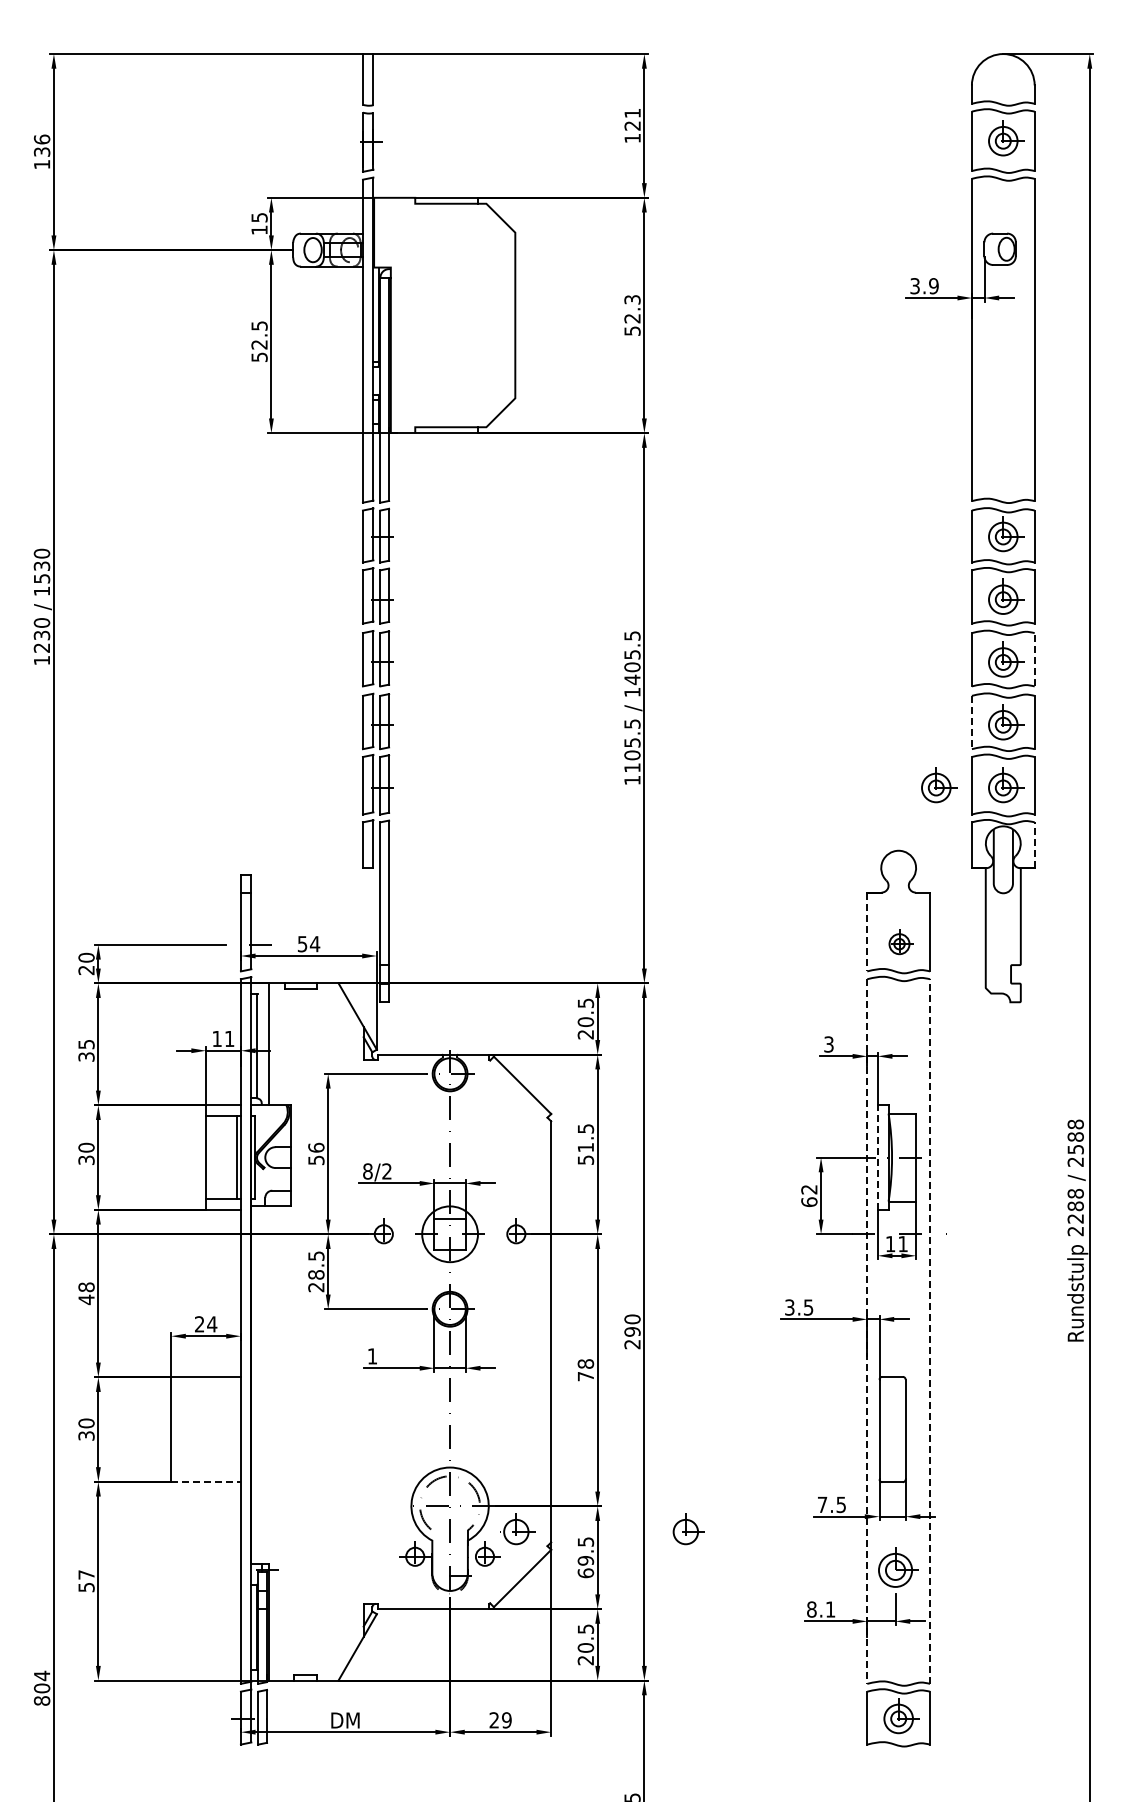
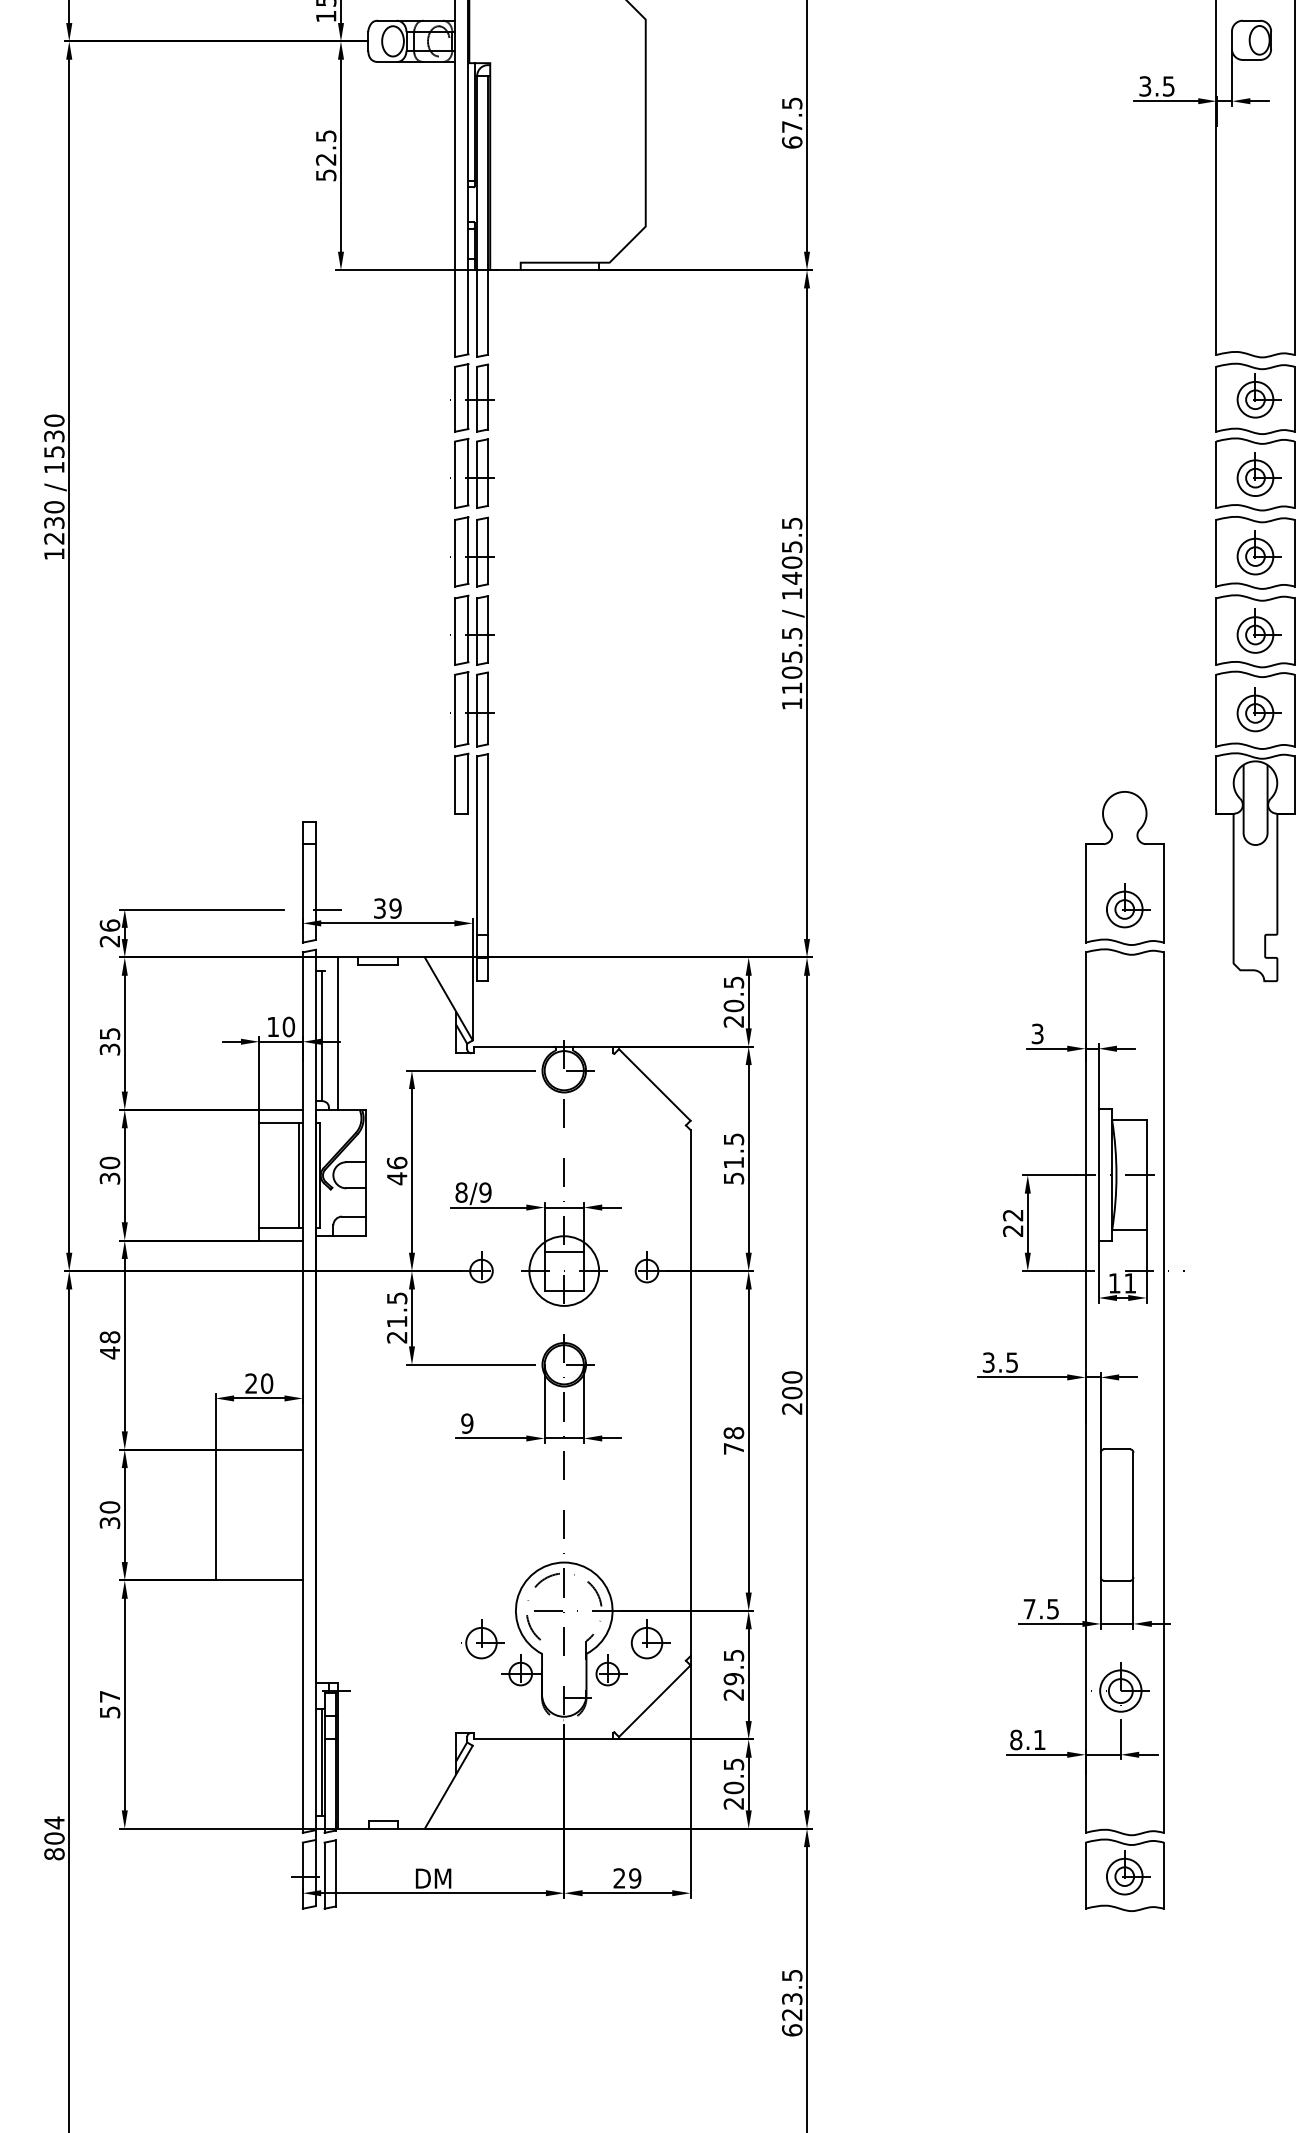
text: (933, 286) -> (1168, 86), 3.9 -> 3.5
text: (632, 315) -> (792, 123), 52.3 -> 67.5
line: (1034, 659) -> (1294, 552), dashed -> solid
line: (971, 722) -> (1215, 631), dashed -> solid
part: (939, 785) -> (1175, 710), removed
line: (1034, 845) -> (1294, 785), dashed -> solid
line: (867, 932) -> (1085, 894), dashed -> solid
part: (901, 942) -> (1128, 906), size x1.43
text: (309, 944) -> (388, 909), 54 -> 39
text: (86, 957) -> (109, 925), 20 -> 26
text: (229, 1038) -> (288, 1026), 11 -> 10
line: (877, 1157) -> (1098, 1175), dashed -> solid
text: (316, 1160) -> (397, 1178), 56 -> 46
text: (386, 1171) -> (484, 1192), 8/2 -> 8/9
text: (809, 1201) -> (1013, 1230), 62 -> 22
text: (316, 1274) -> (397, 1321), 28.5 -> 21.5
text: (212, 1324) -> (267, 1383), 24 -> 20
text: (632, 1331) -> (792, 1392), 290 -> 200
line: (930, 1331) -> (1164, 1392), dashed -> solid
line: (867, 1332) -> (1085, 1393), dashed -> solid
text: (372, 1356) -> (467, 1423), 1 -> 9
line: (206, 1481) -> (259, 1579), dashed -> solid
part: (688, 1529) -> (484, 1639), moved
text: (585, 1573) -> (733, 1694), 69.5 -> 29.5

